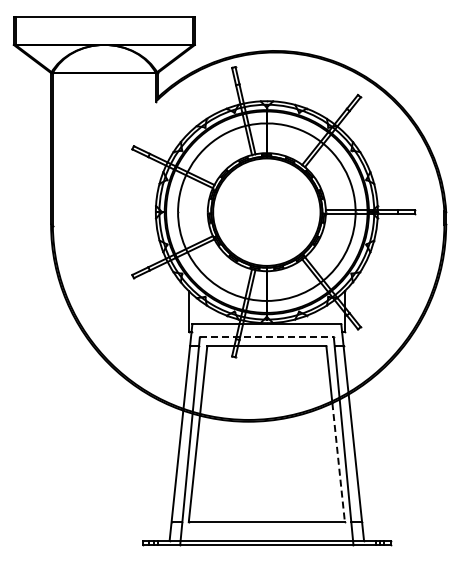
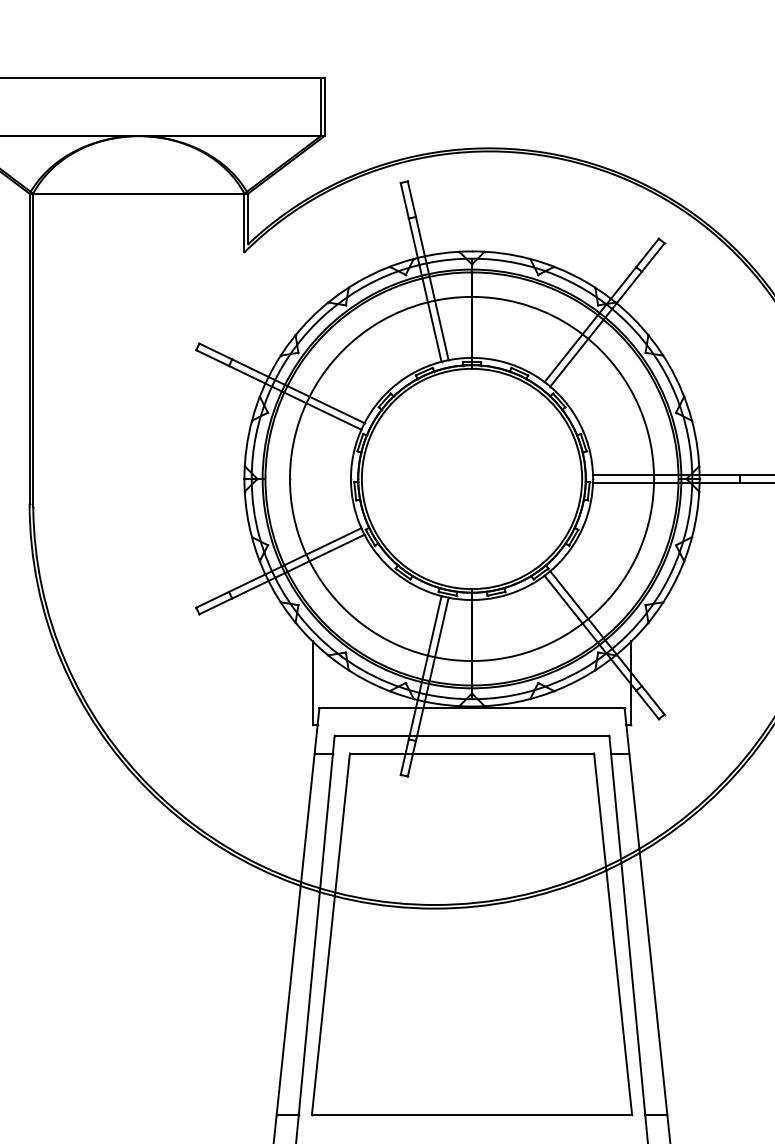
line: (266, 337) -> (471, 735), dashed -> solid
line: (338, 462) -> (618, 992), dashed -> solid

